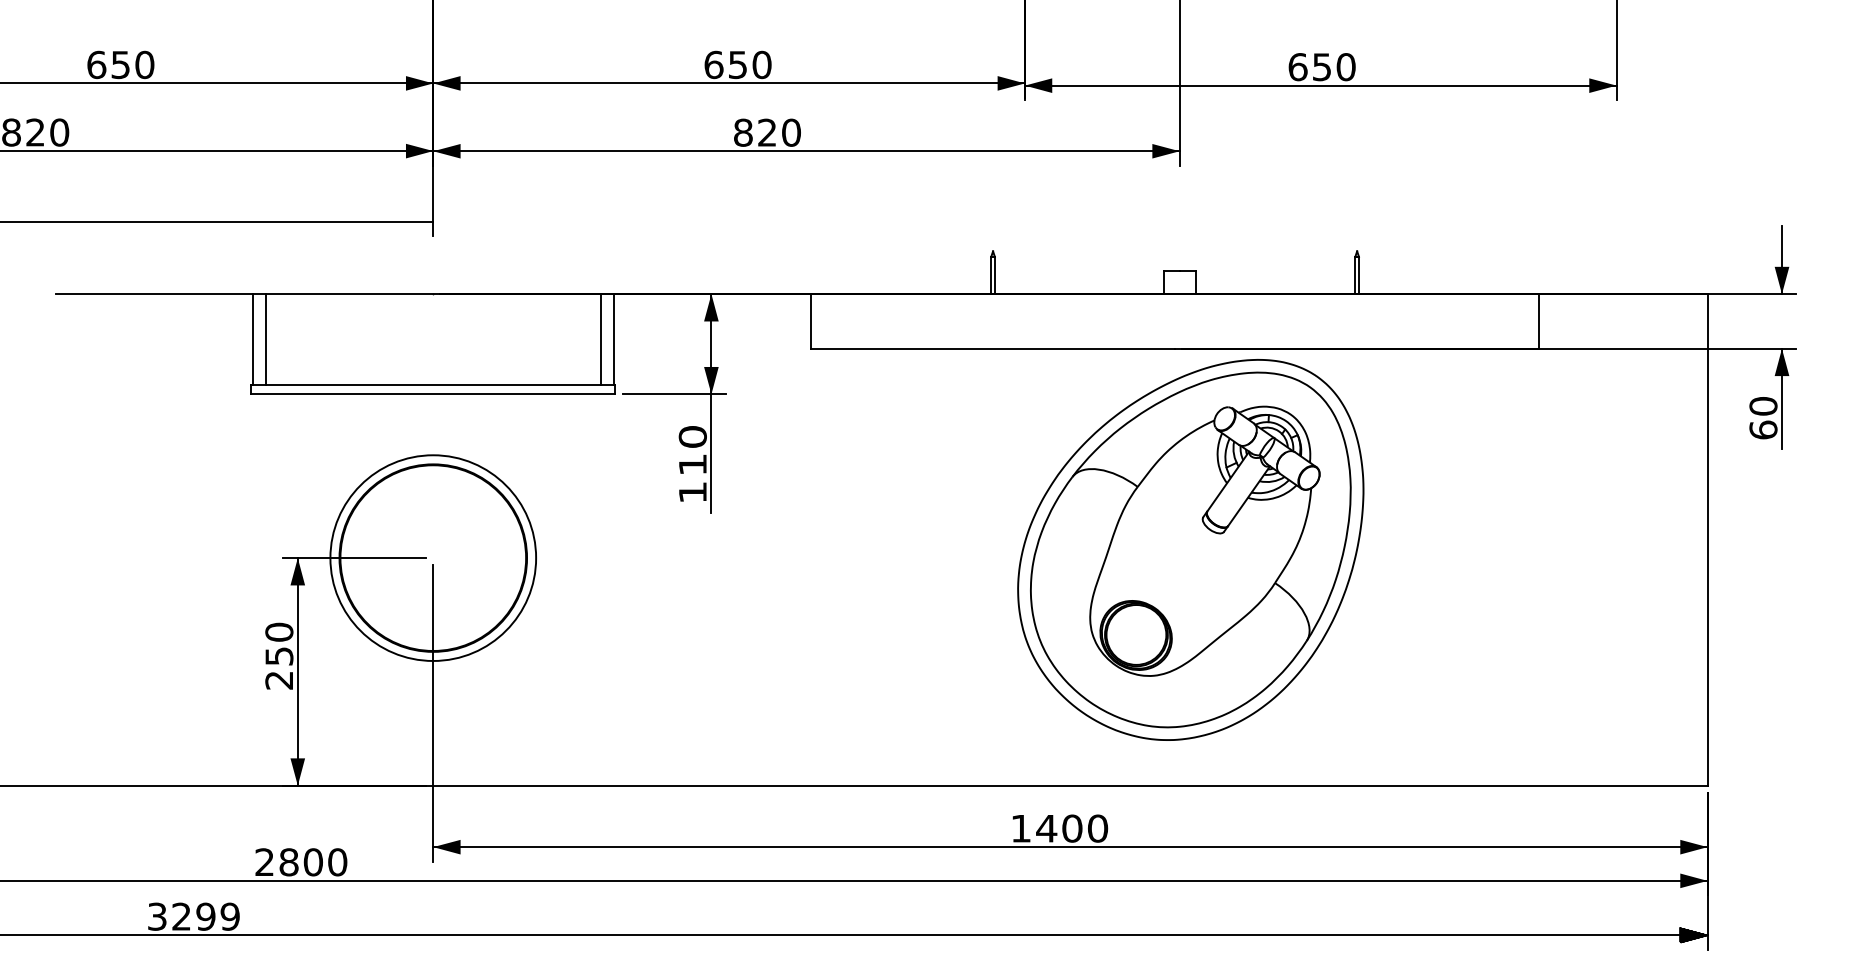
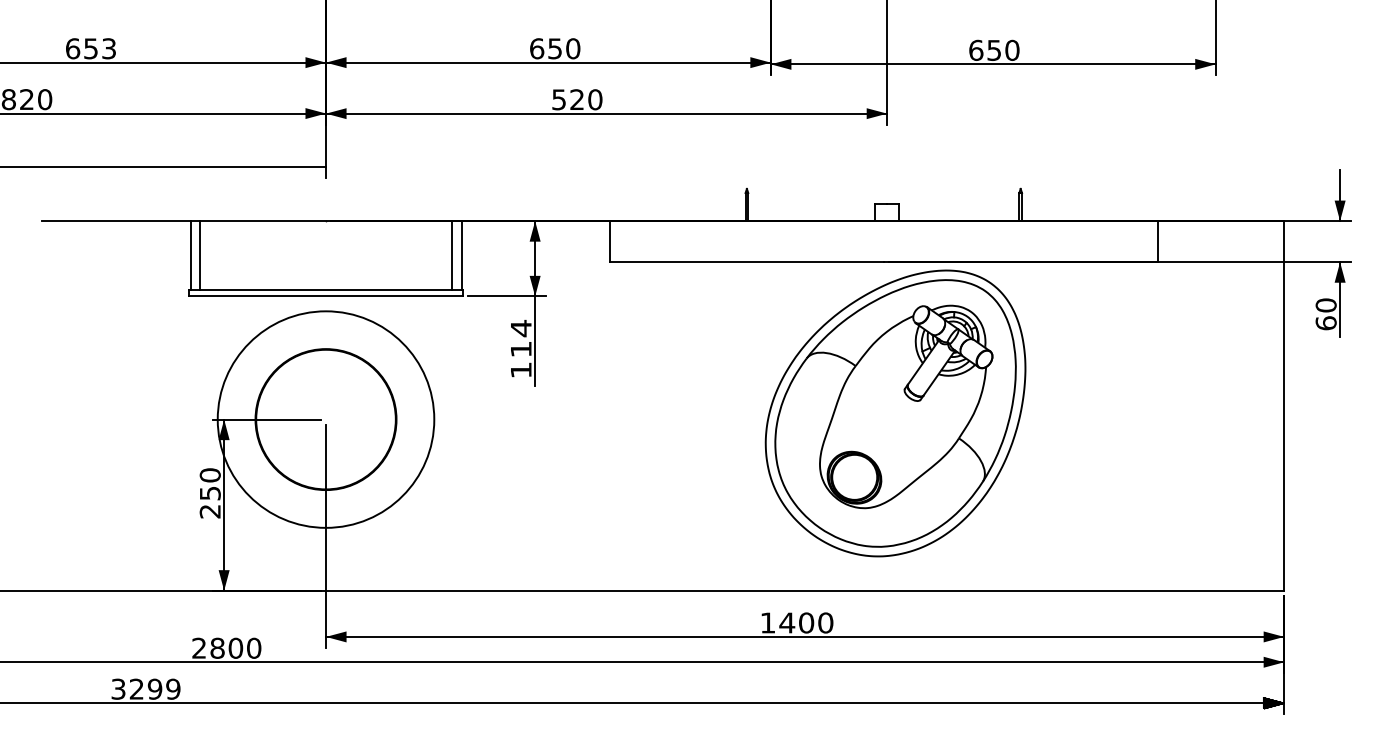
text: (144, 64) -> (108, 48), 650 -> 653
text: (743, 132) -> (559, 99), 820 -> 520
text: (692, 436) -> (520, 328), 110 -> 114
circle: (433, 557) -> (326, 419), size x1.4

